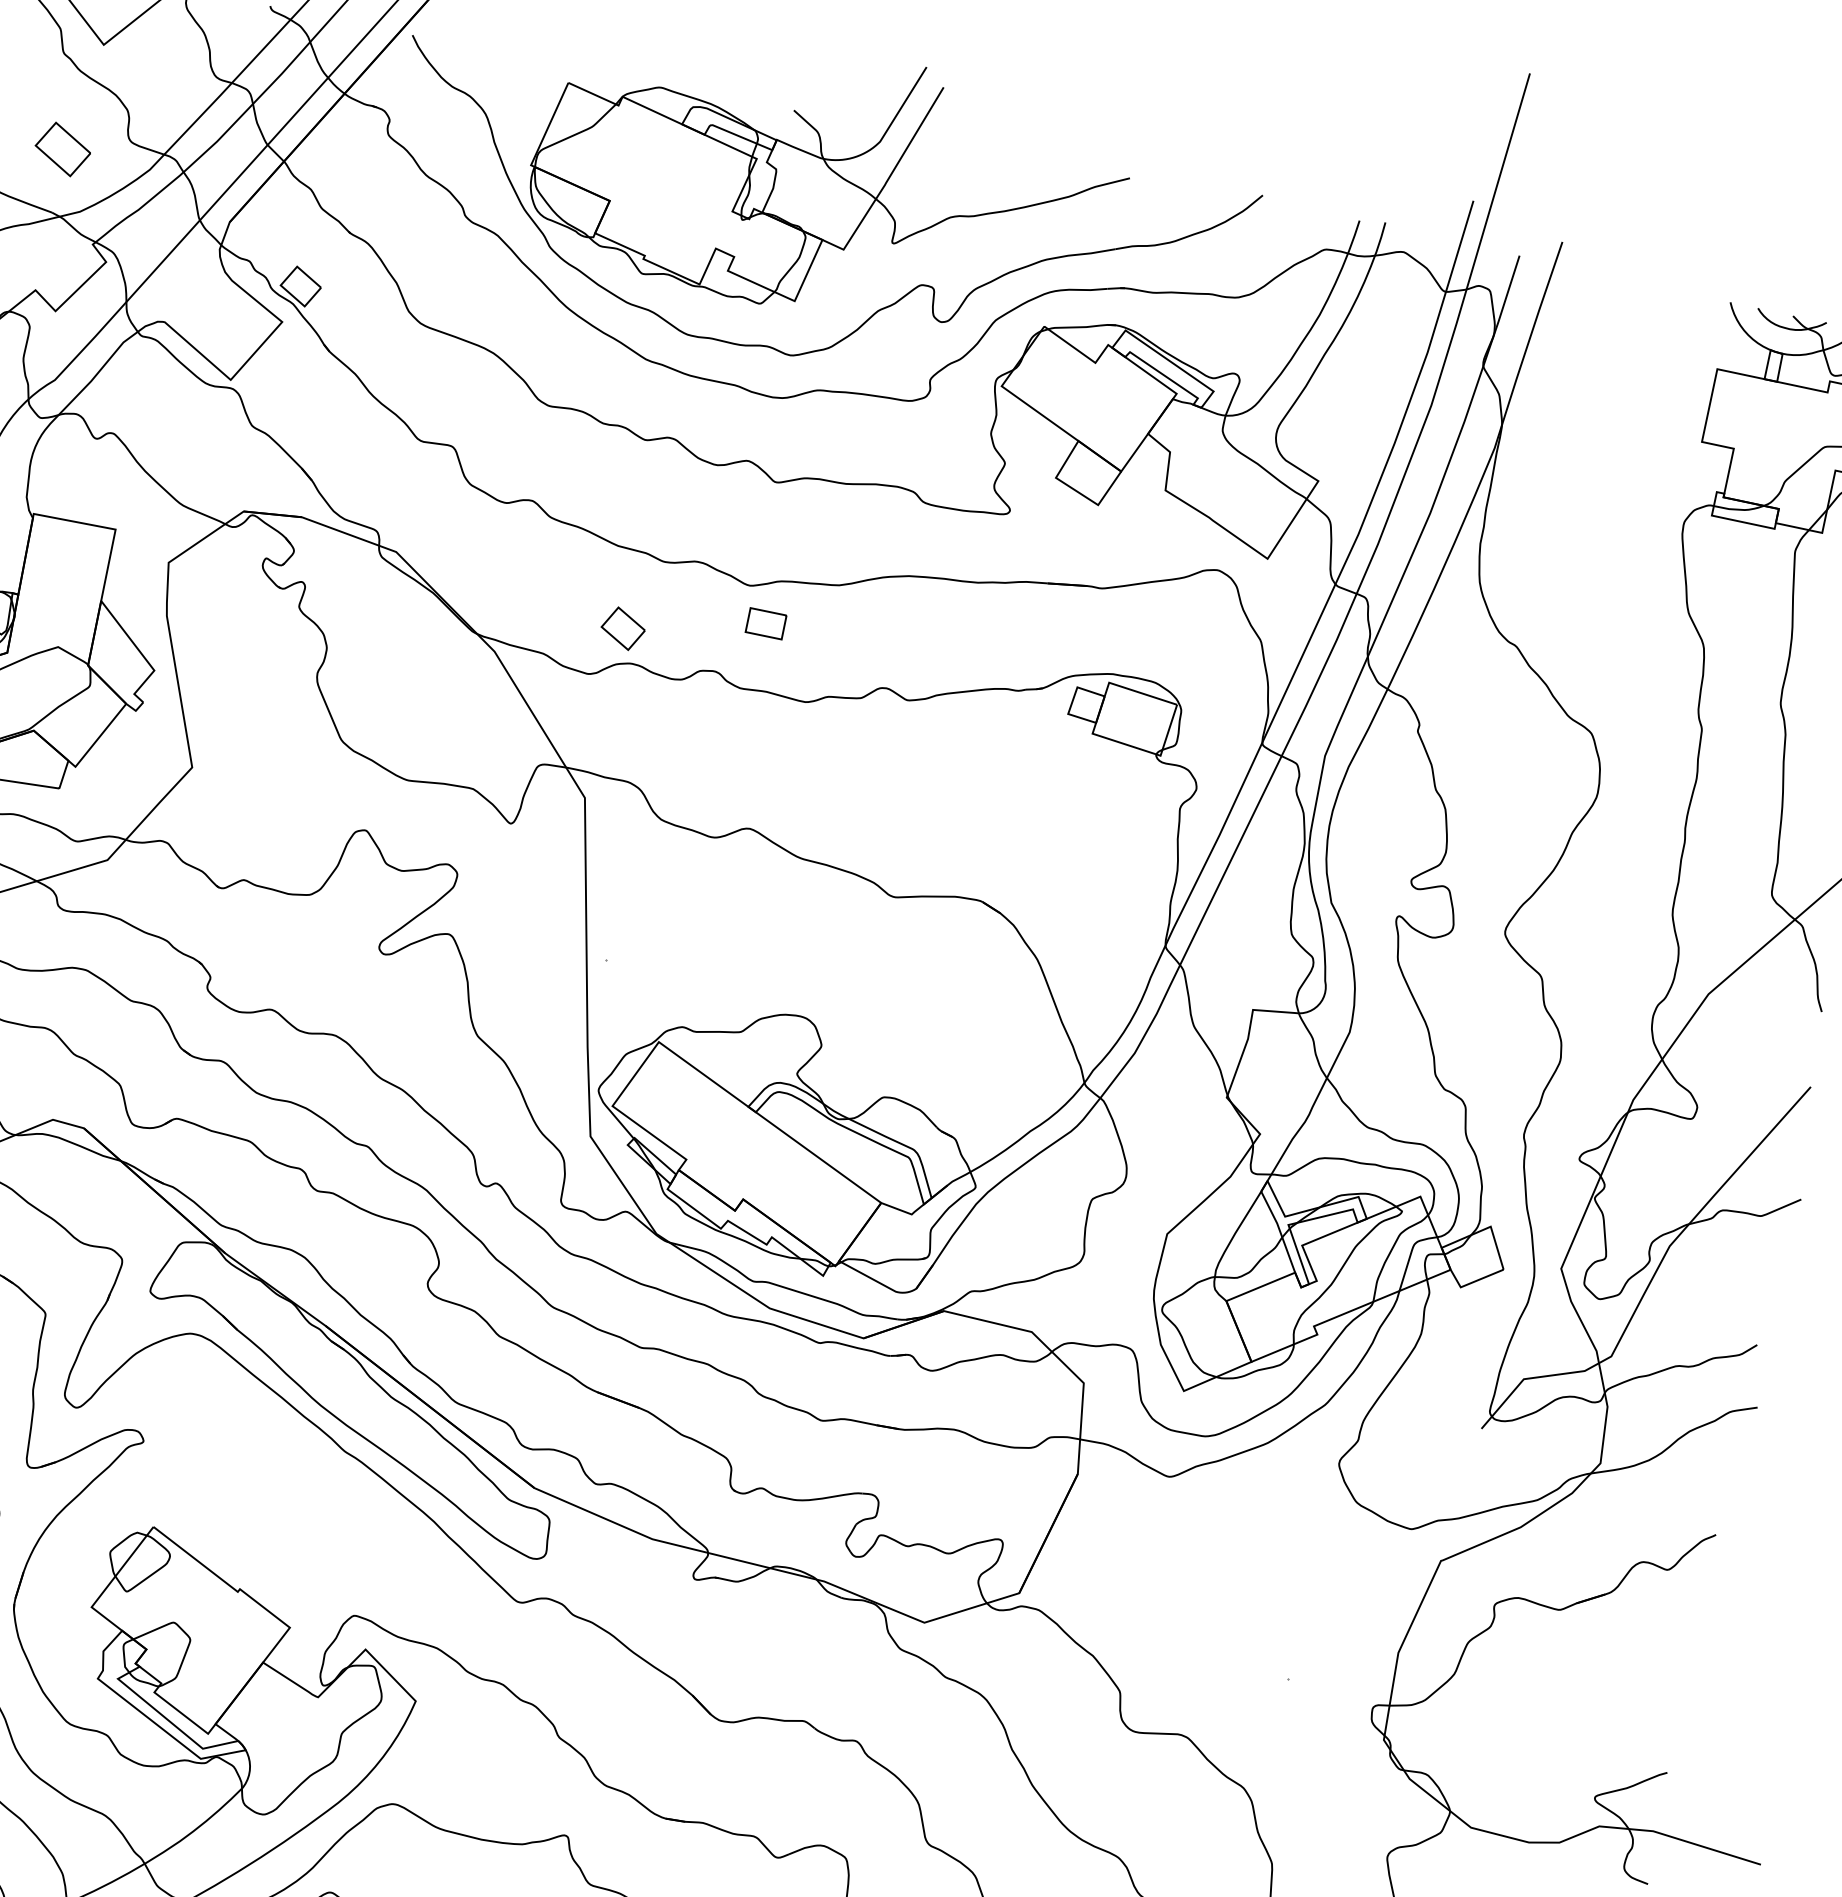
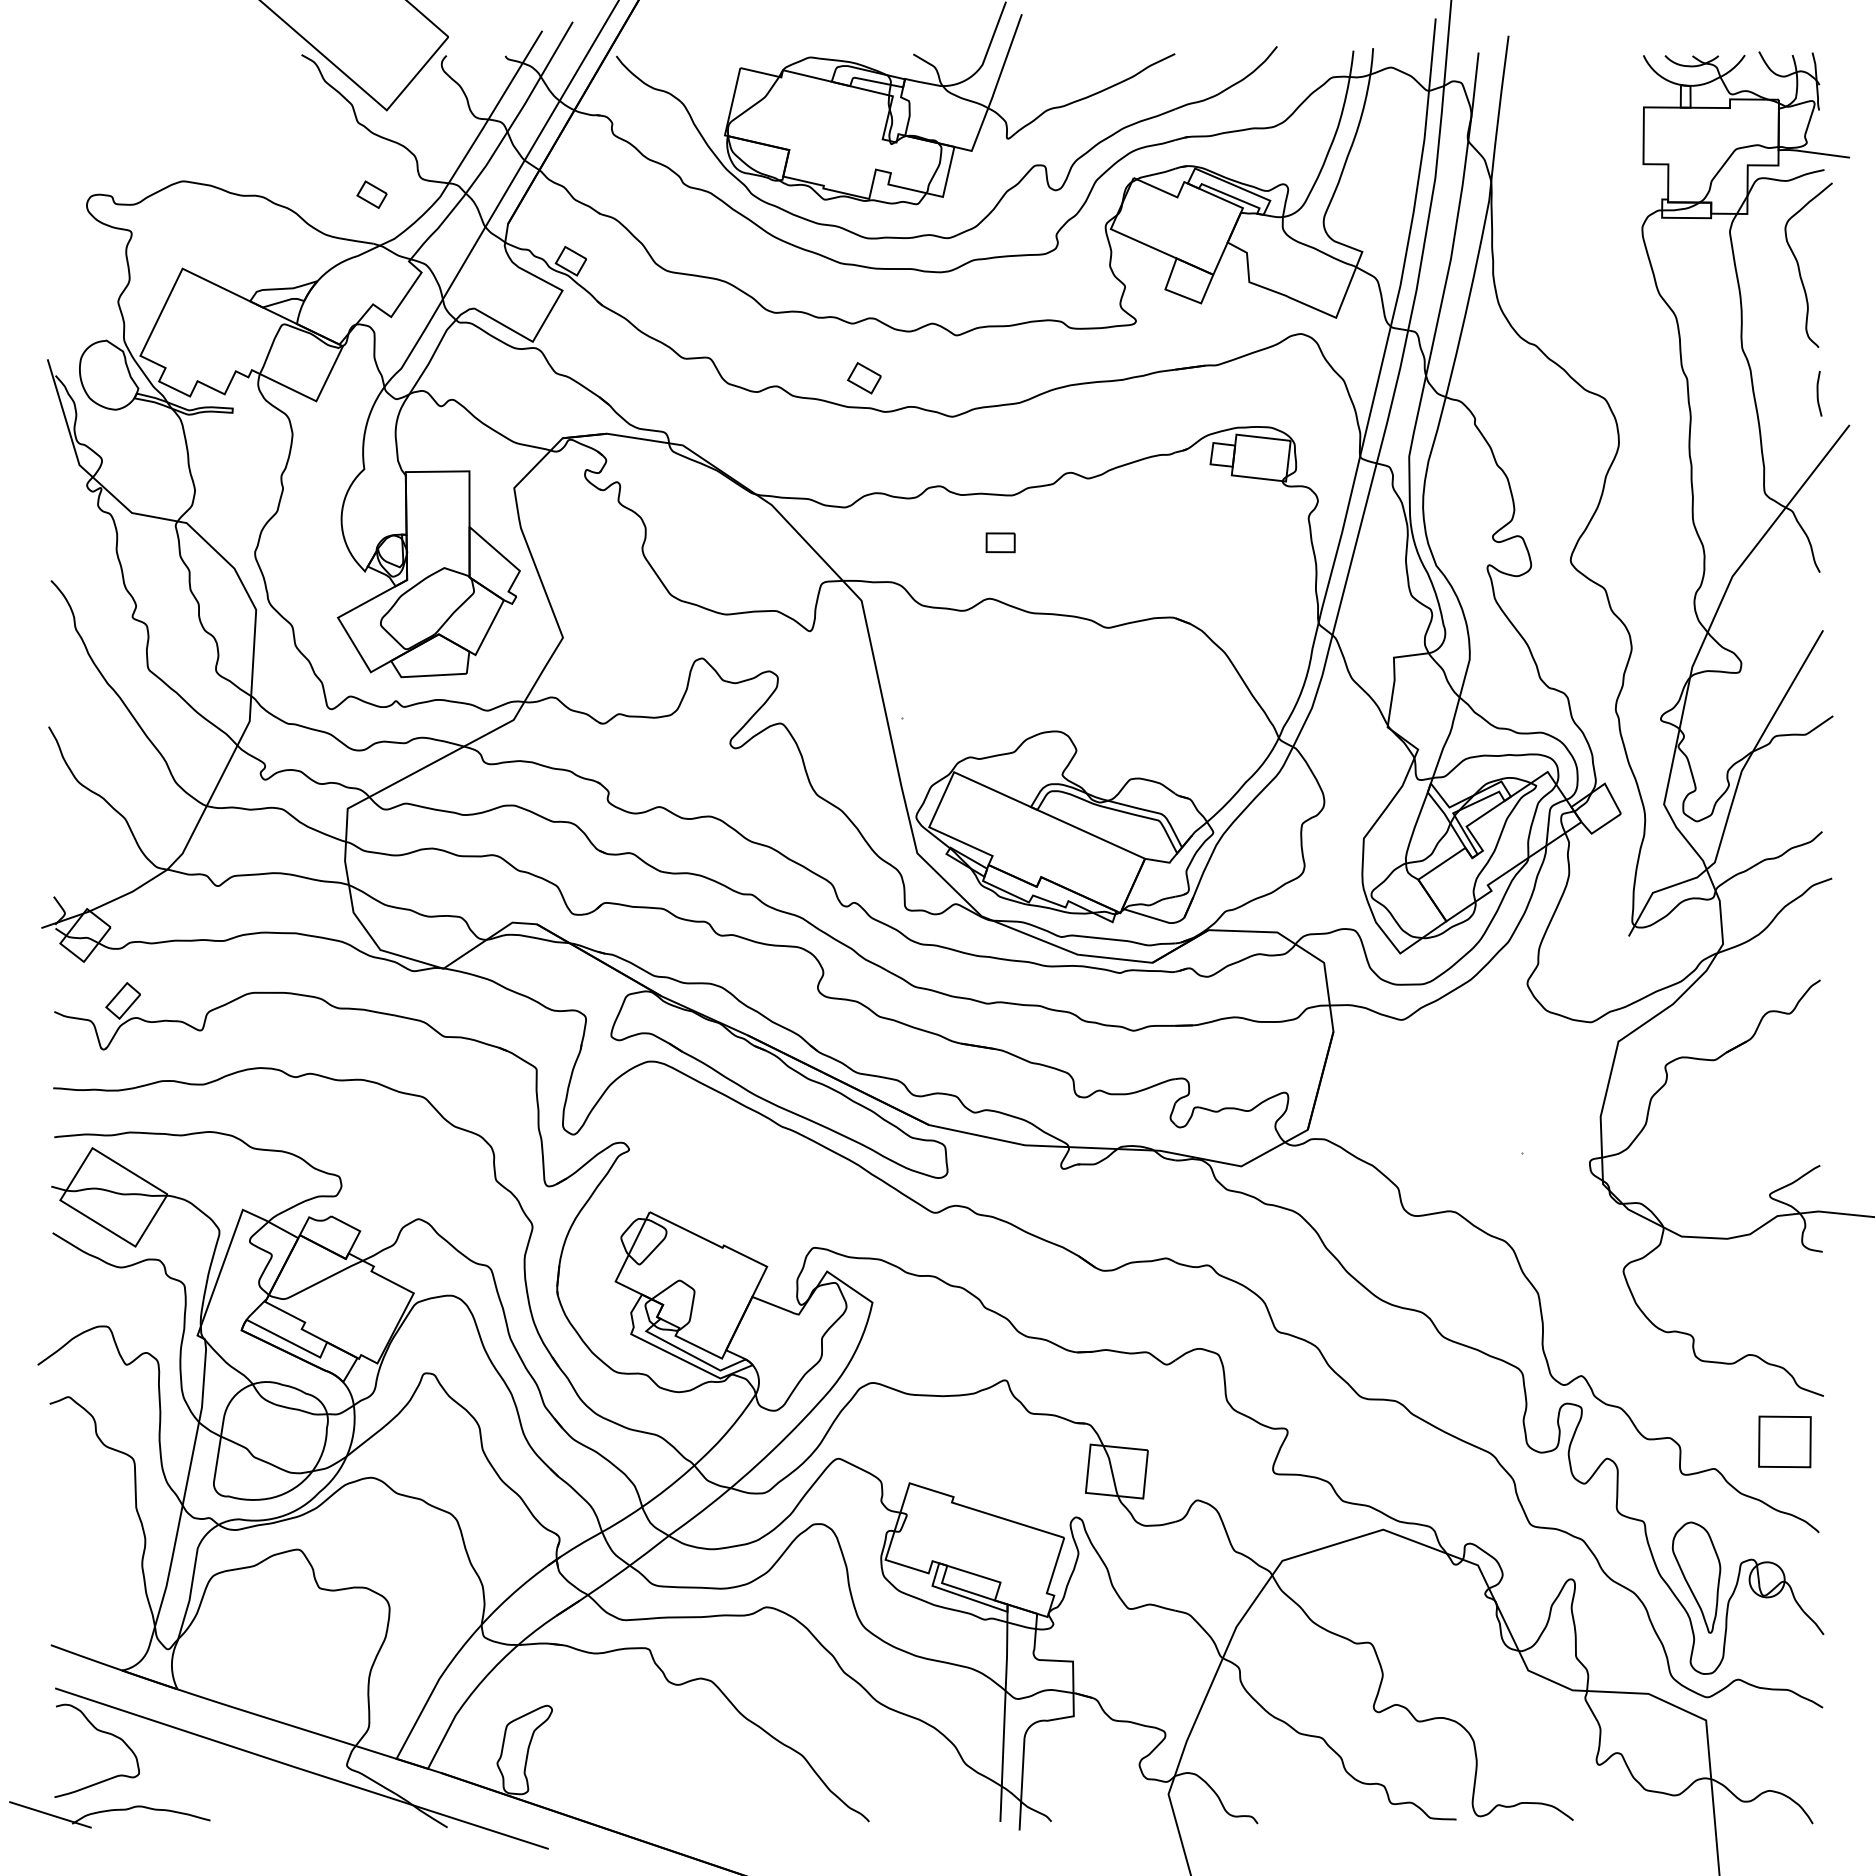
part: (62, 148) -> (371, 194), size x0.7
part: (765, 623) -> (1000, 542), moved
part: (623, 629) -> (864, 378), moved

